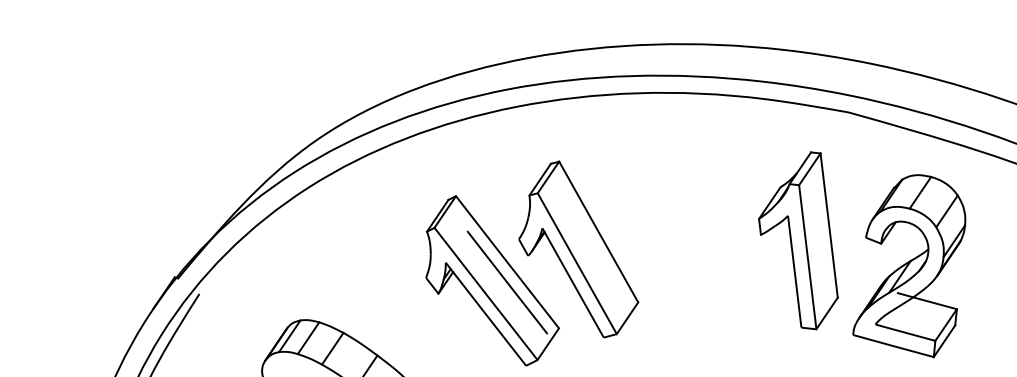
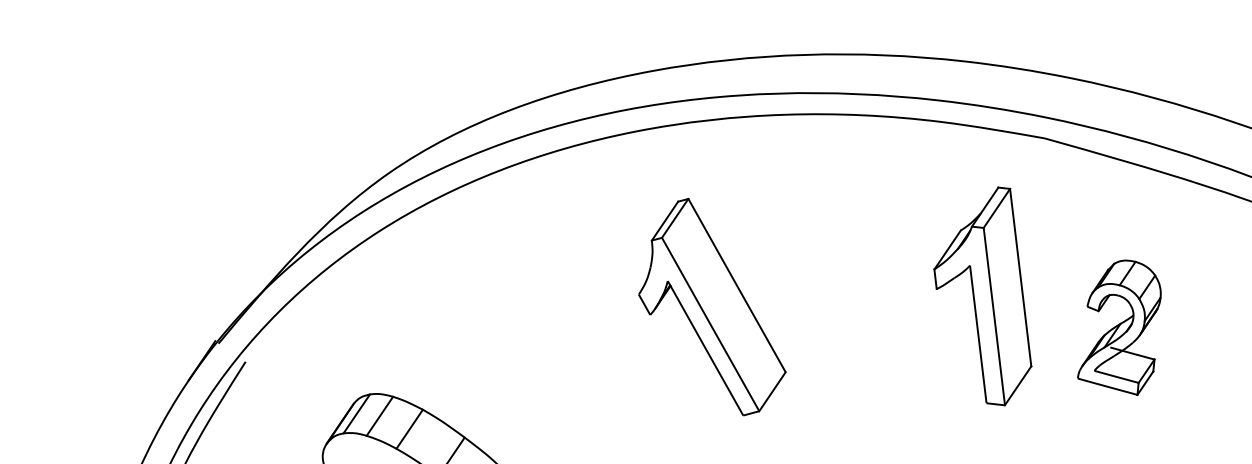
part: (909, 266) -> (1119, 328), size x0.6
part: (492, 280) -> (606, 345), removed

